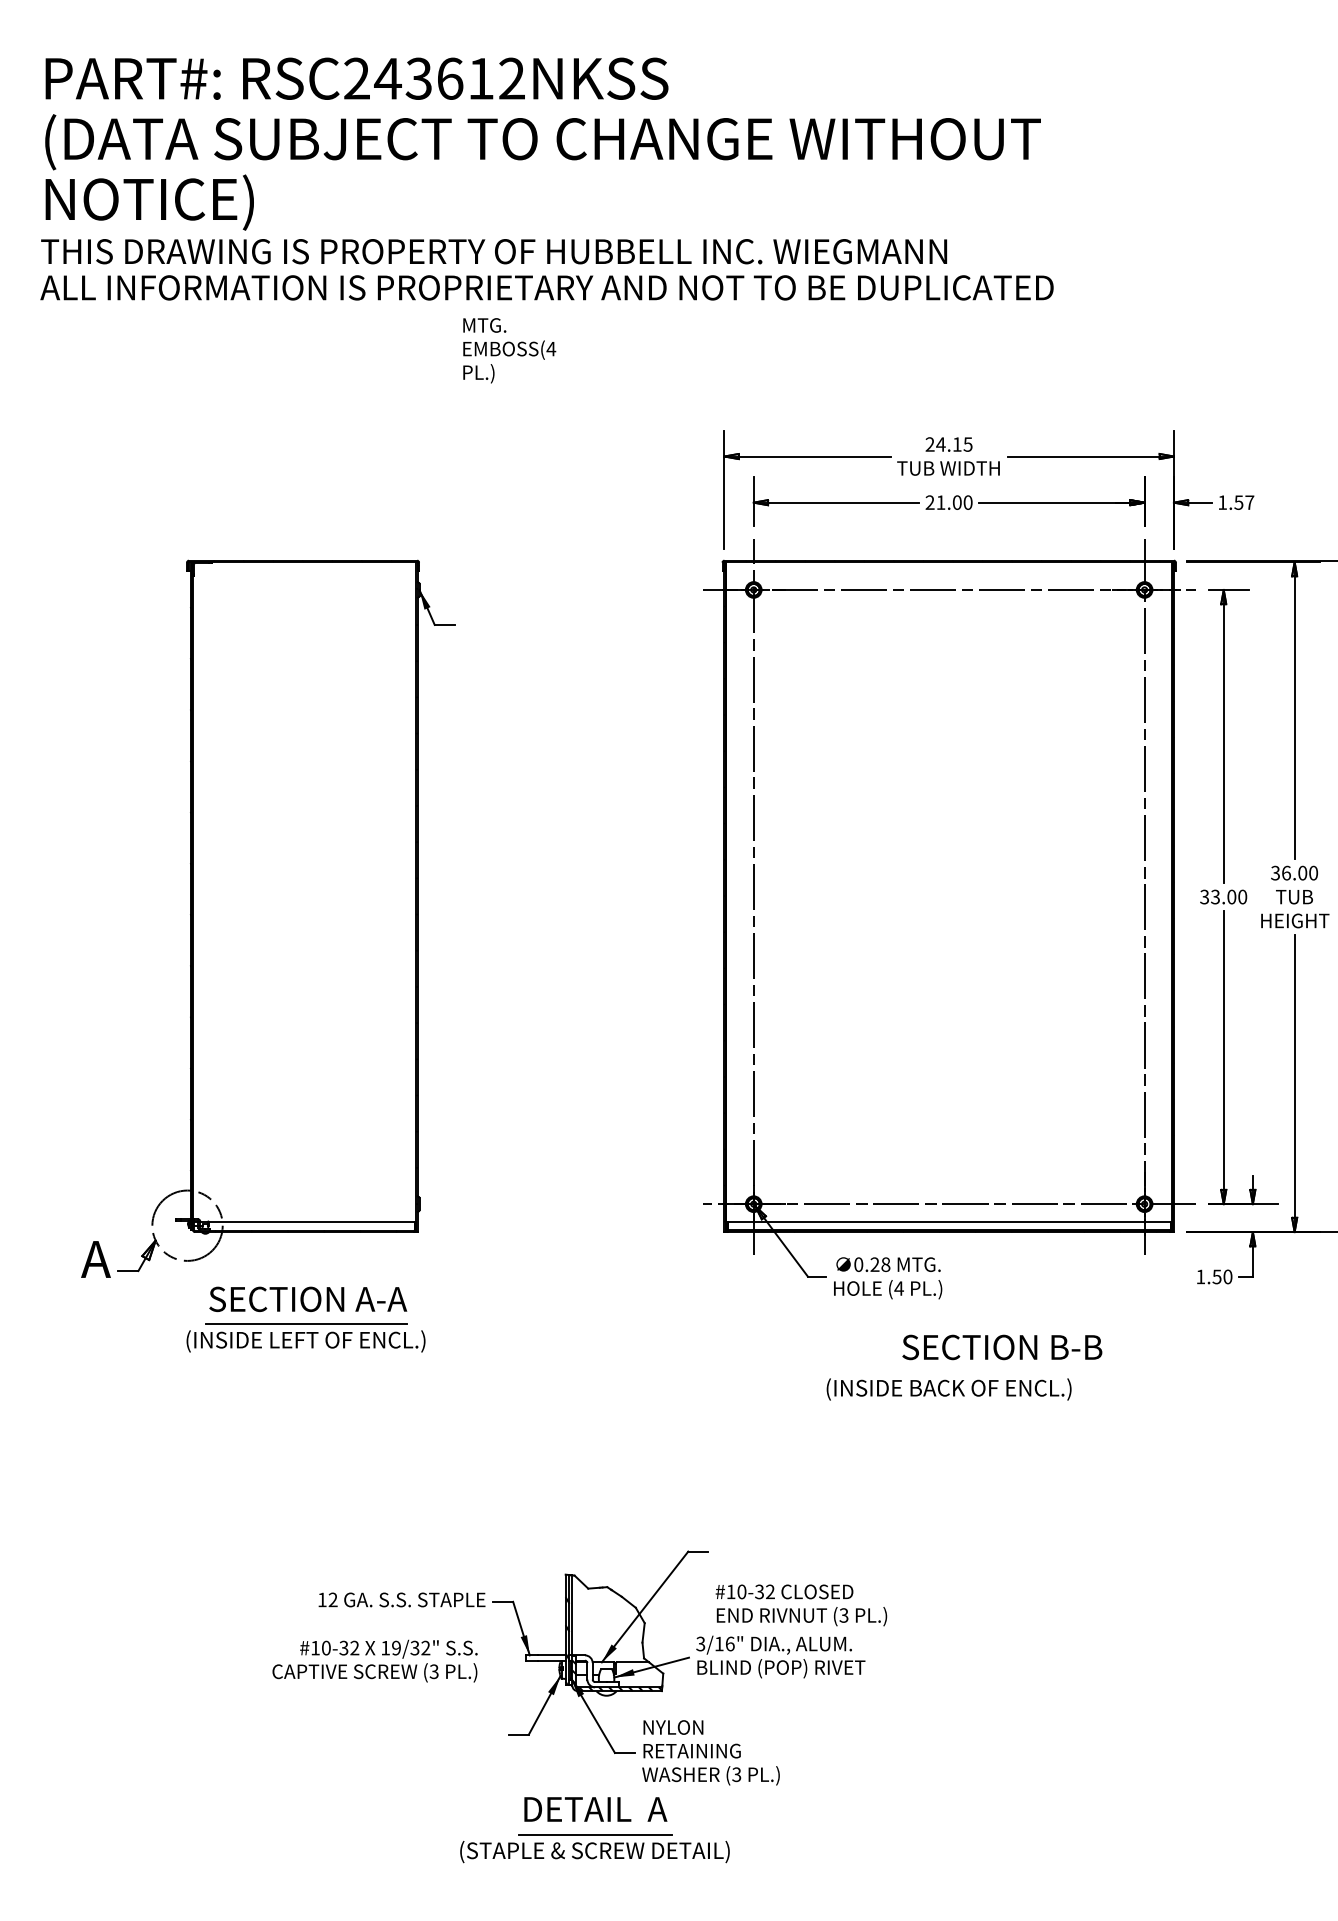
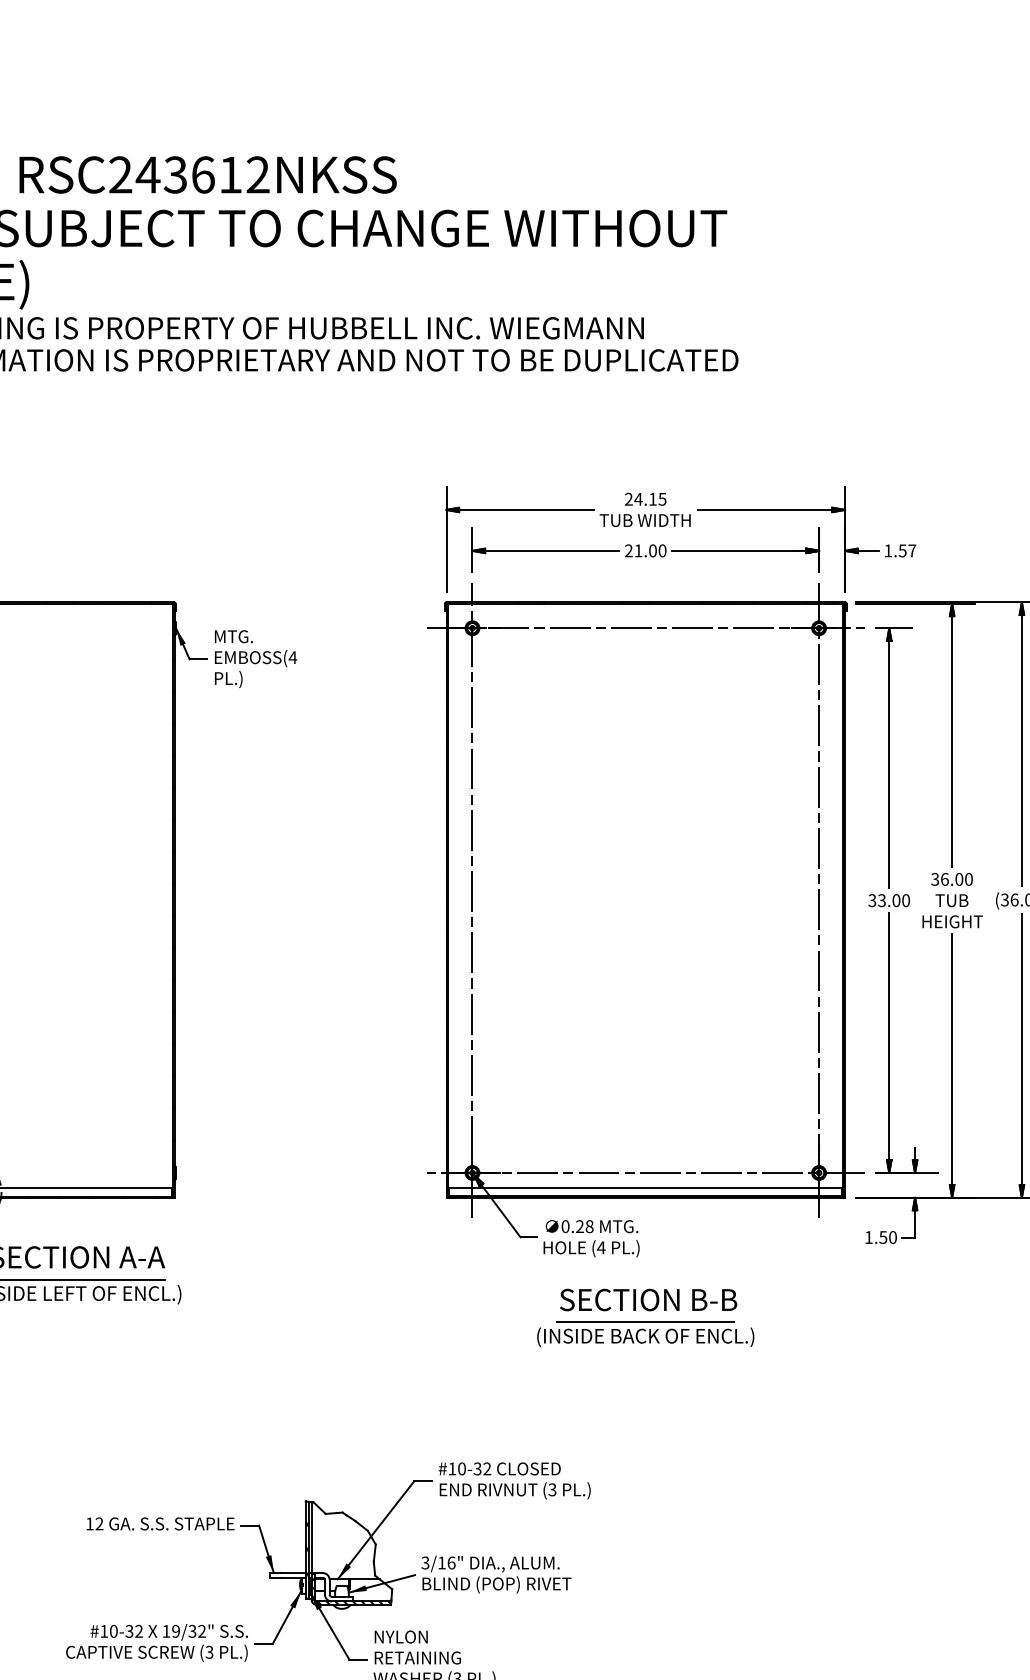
text: (509, 350) -> (255, 658), moved
text: (1002, 1347) -> (648, 1300), moved
line: (948, 1372) -> (645, 1322), added
text: (801, 1605) -> (514, 1480), moved
text: (374, 1660) -> (156, 1642), moved

